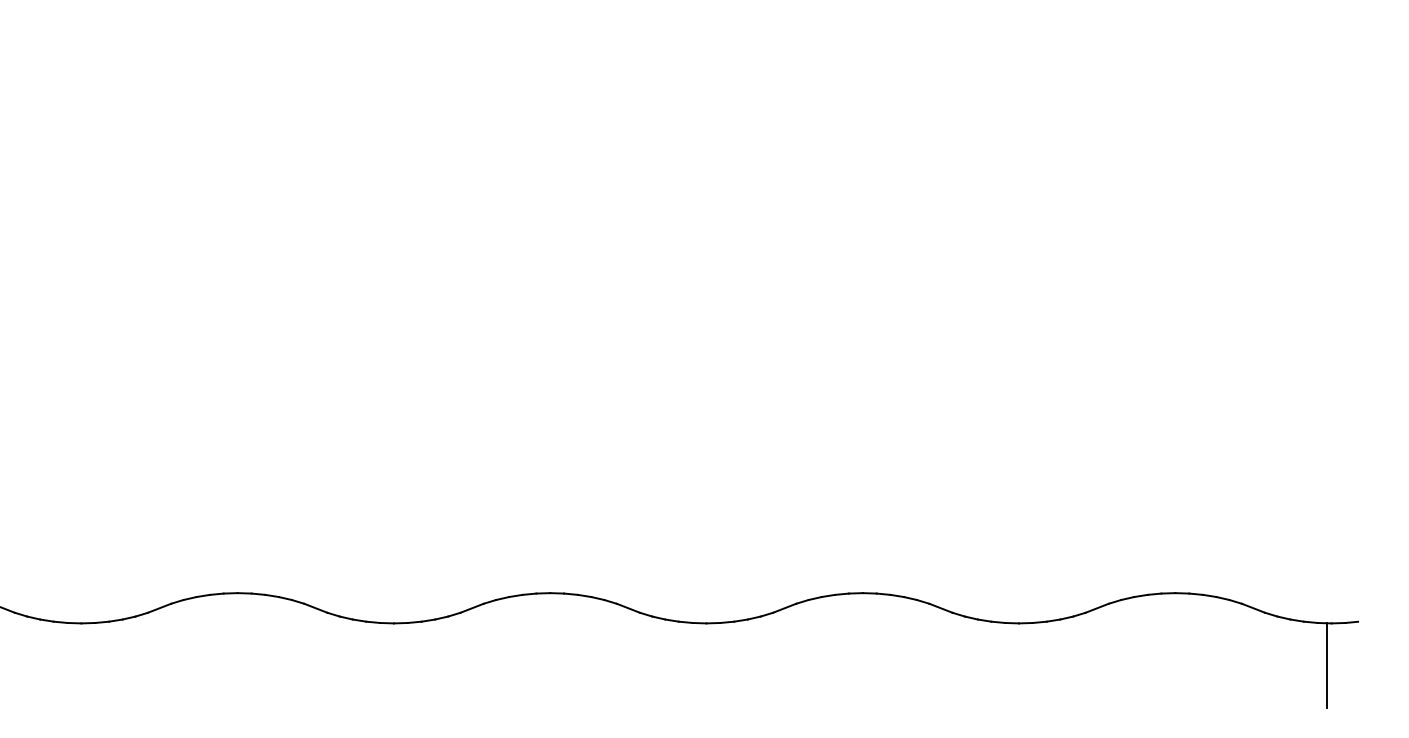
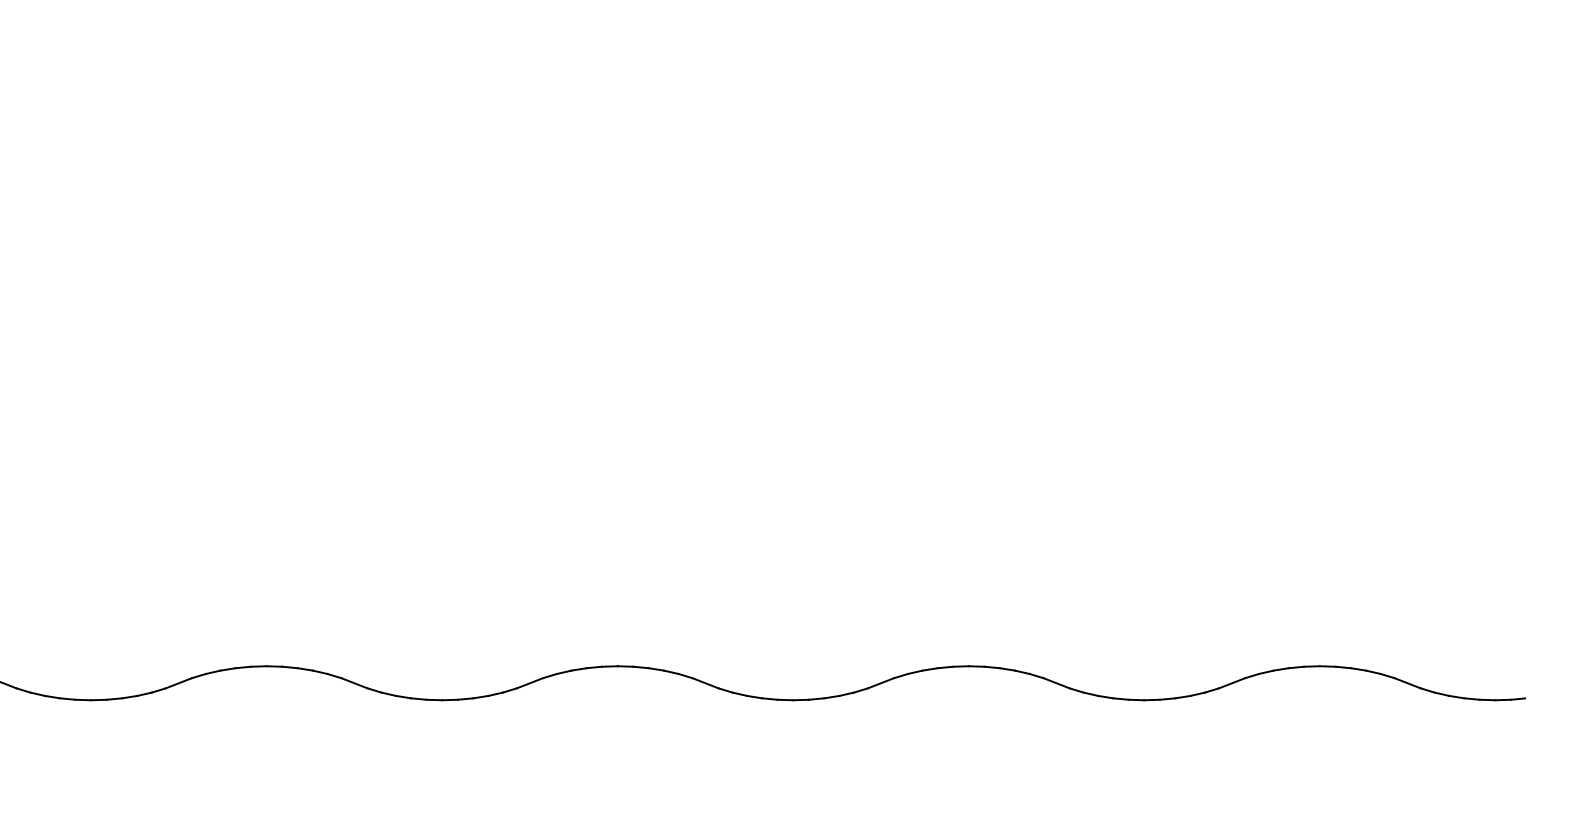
line: (1327, 665) -> (1490, 747), removed

